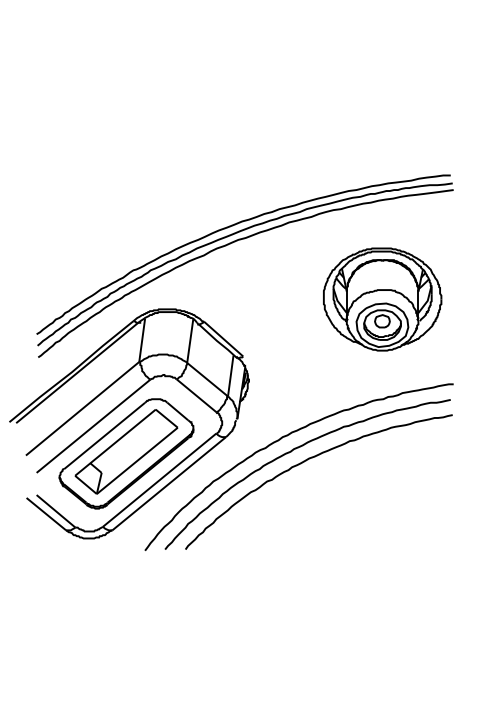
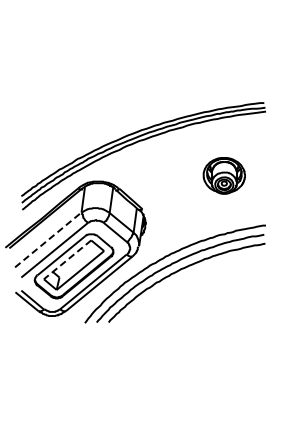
part: (382, 298) -> (224, 175), size x0.6
line: (82, 408) -> (48, 239), solid -> dashed
line: (115, 442) -> (67, 259), solid -> dashed

